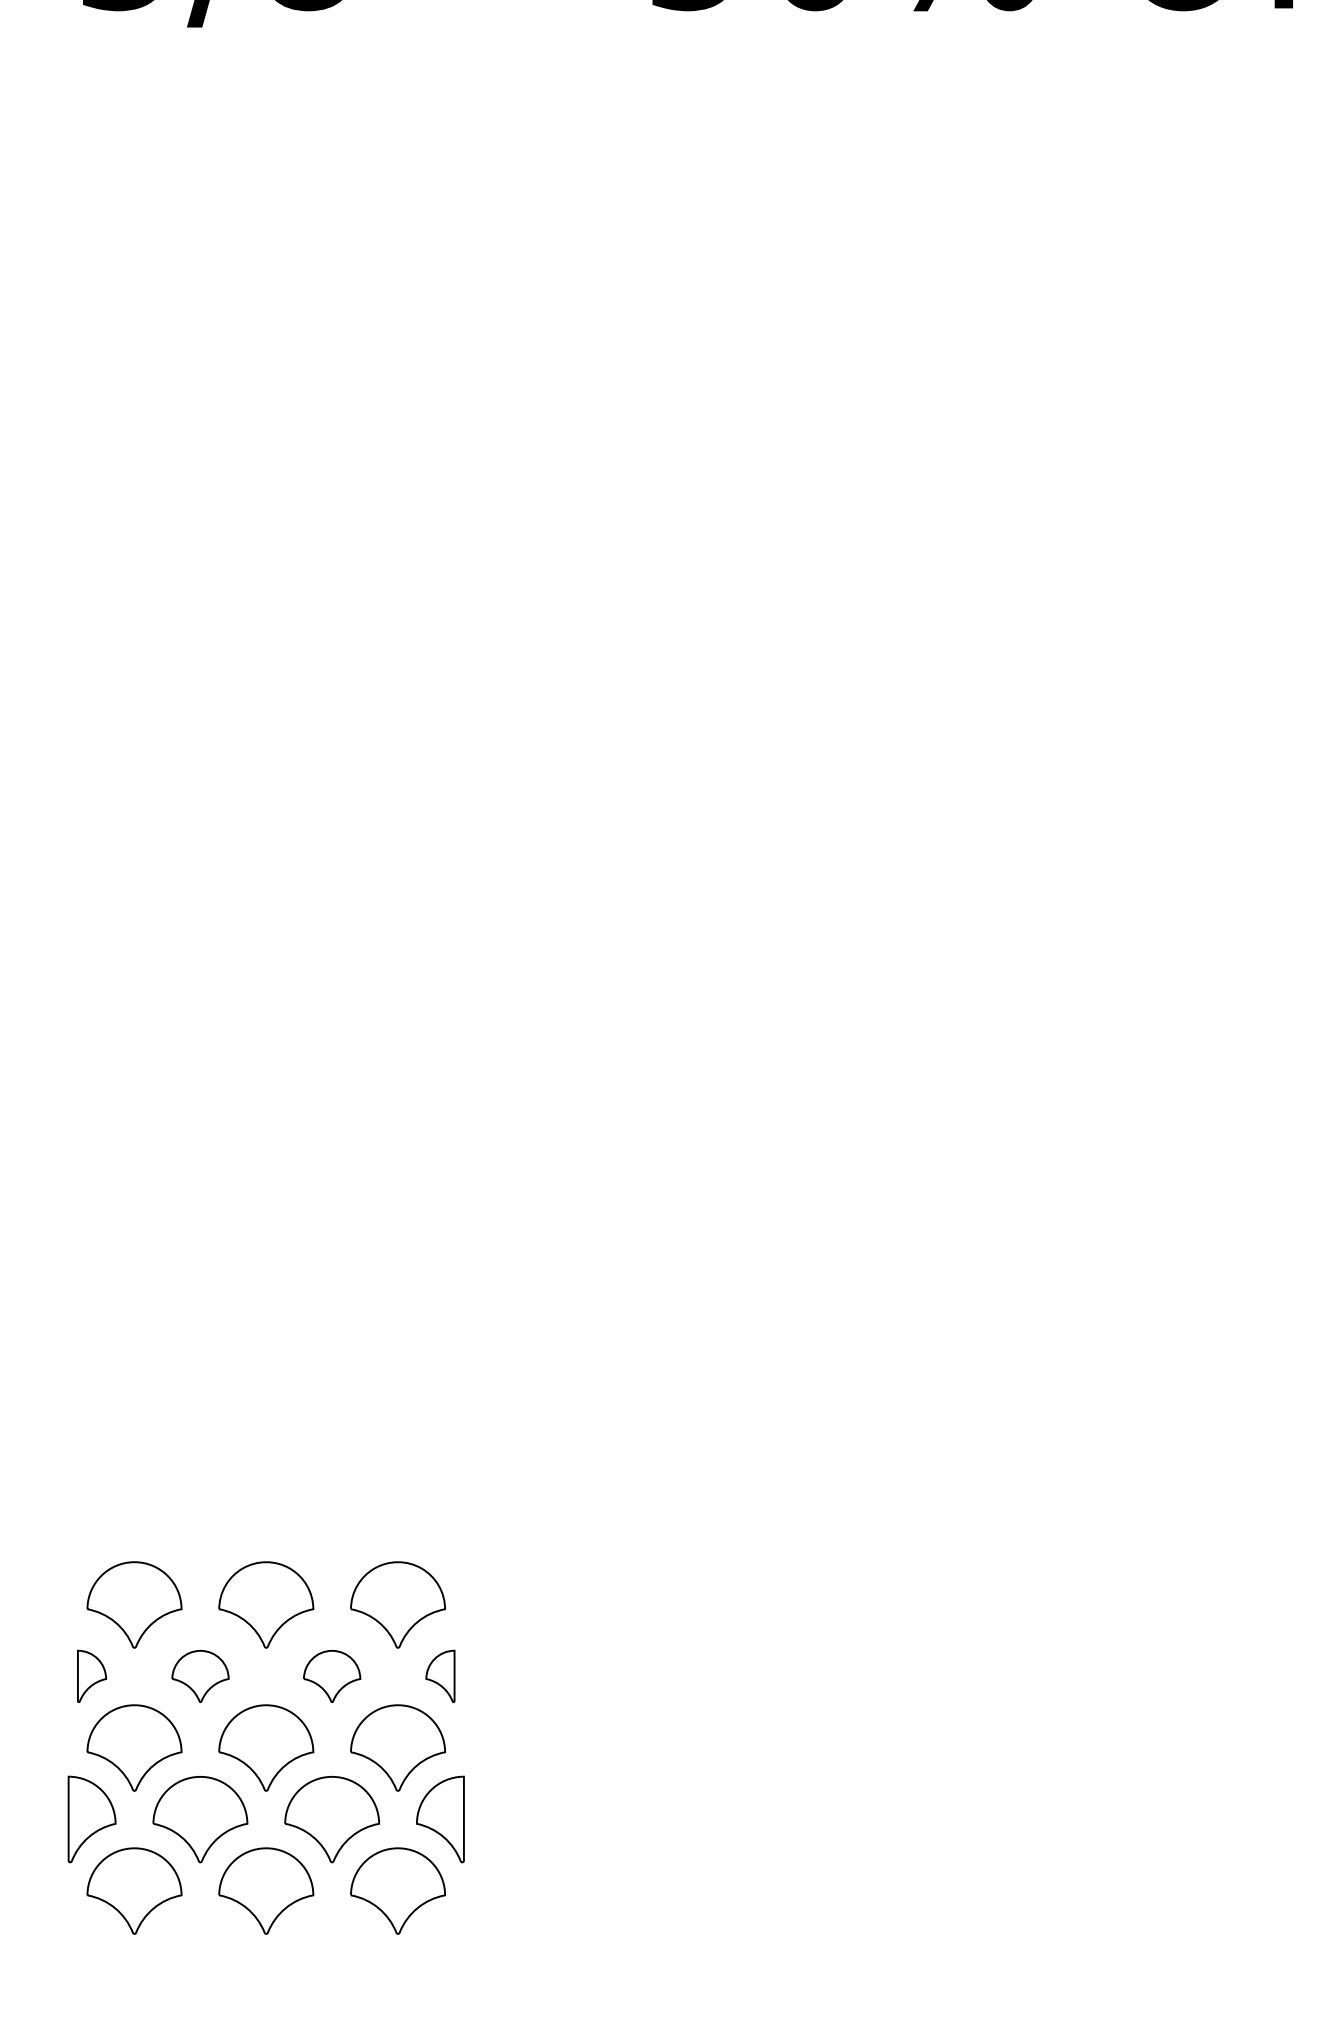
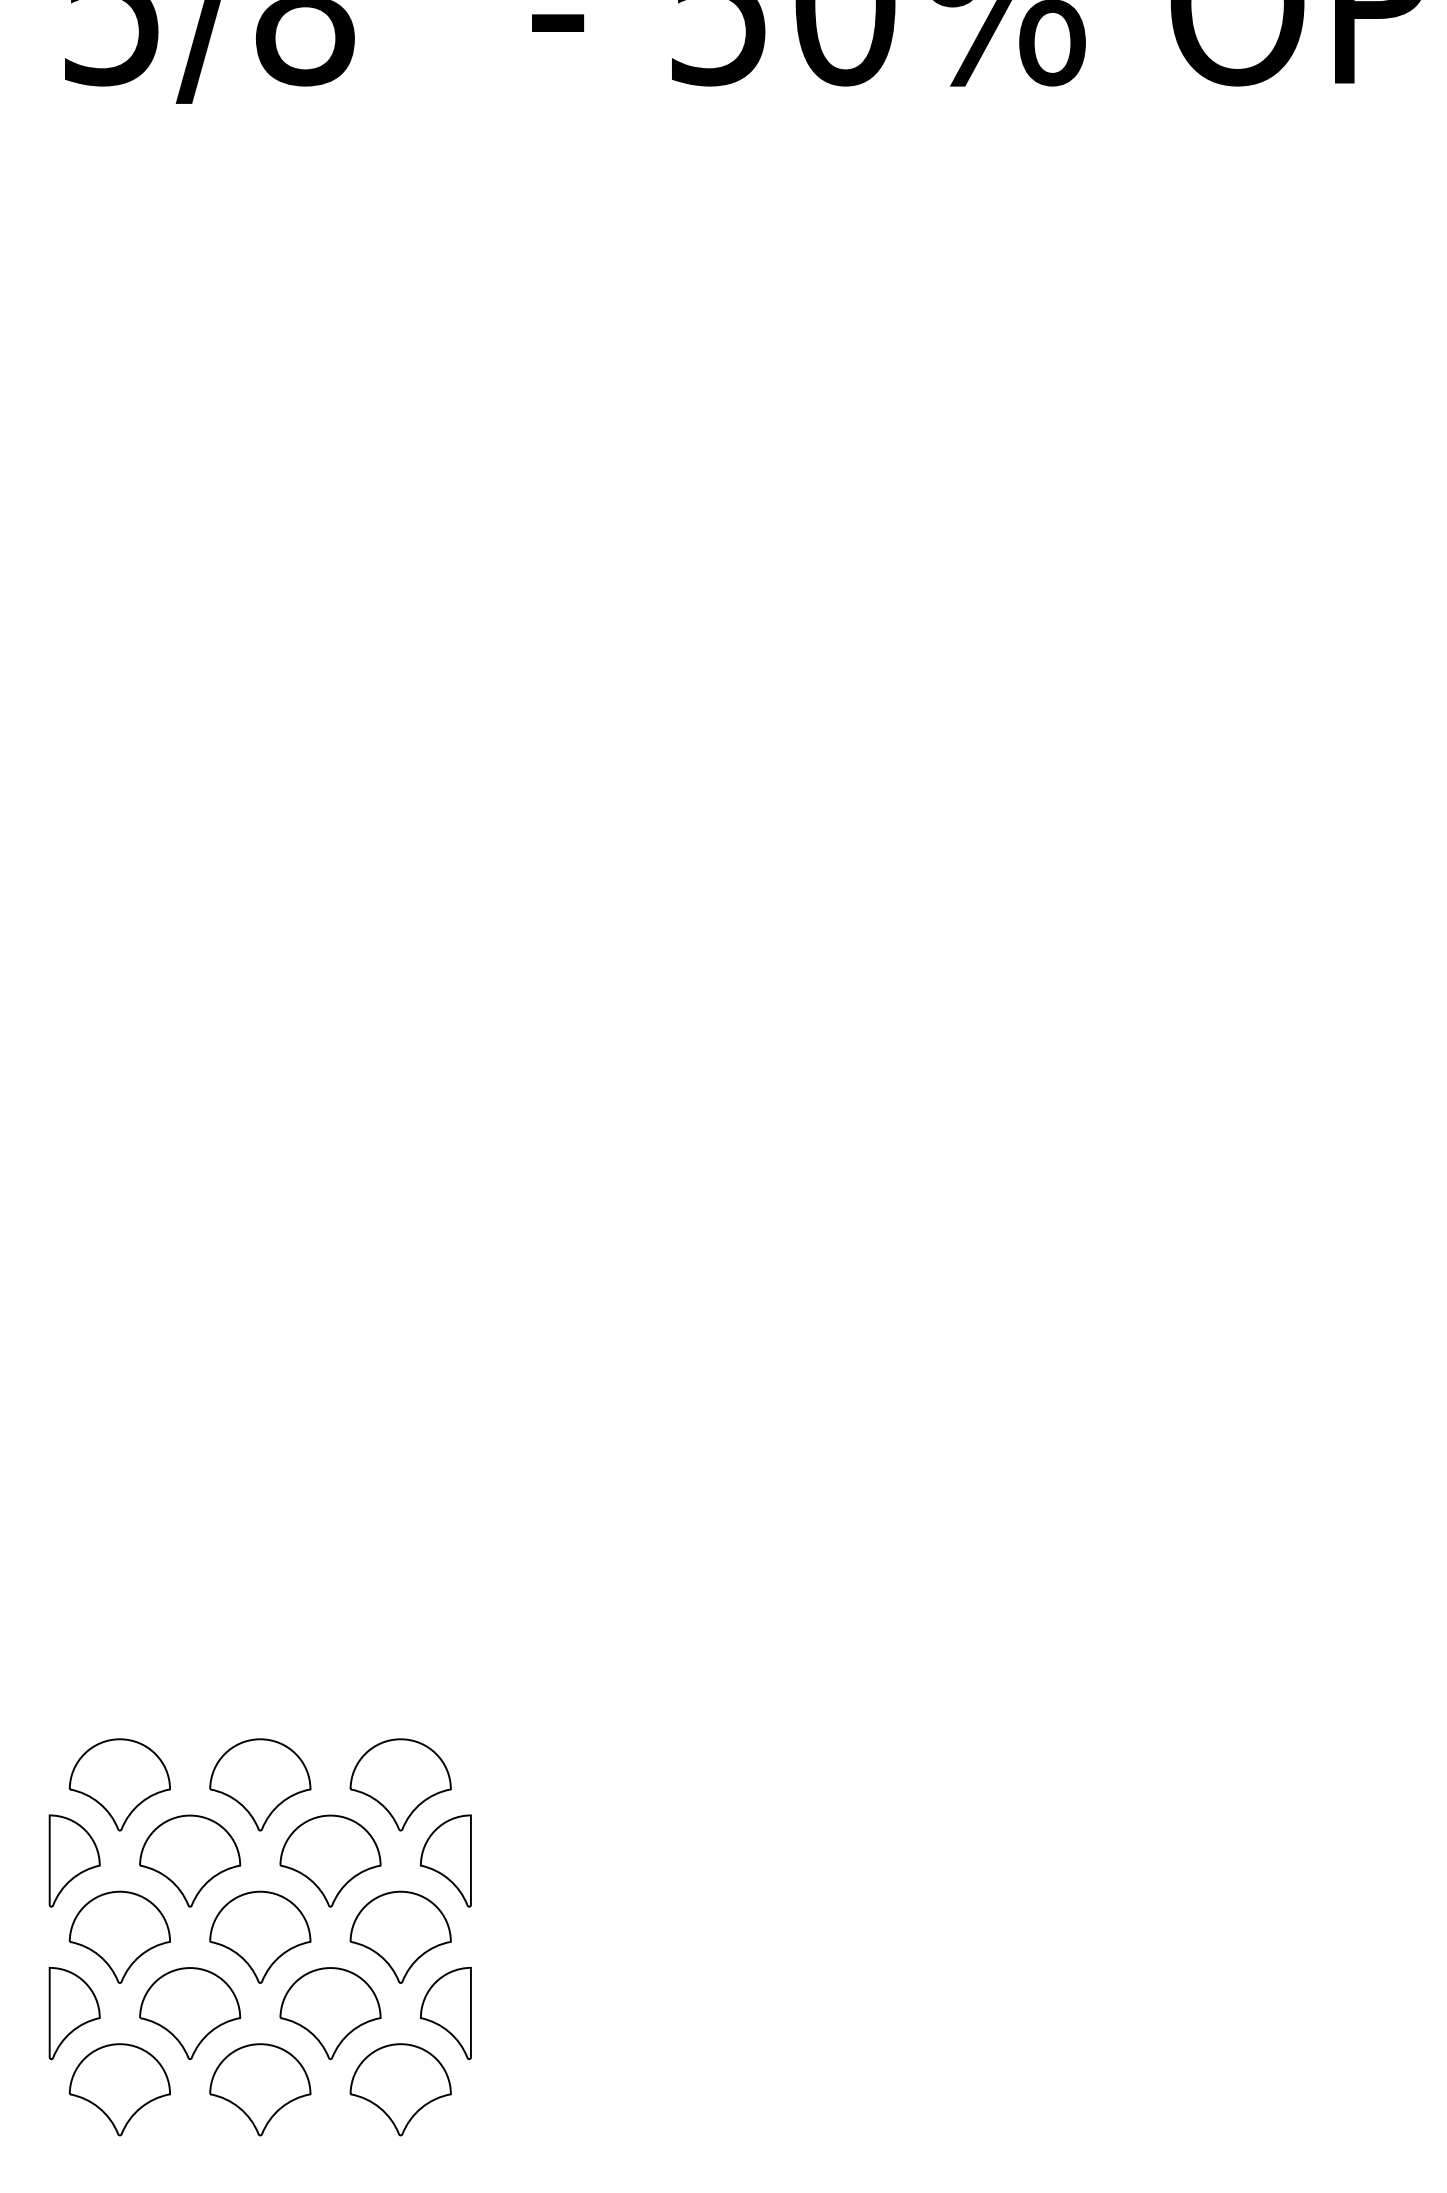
part: (91, 1675) -> (74, 1860), size x1.67
part: (200, 1675) -> (190, 1860), size x1.67
part: (332, 1675) -> (330, 1860), size x1.67
part: (440, 1675) -> (445, 1860), size x1.67

